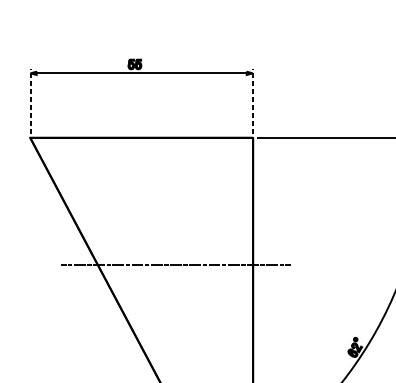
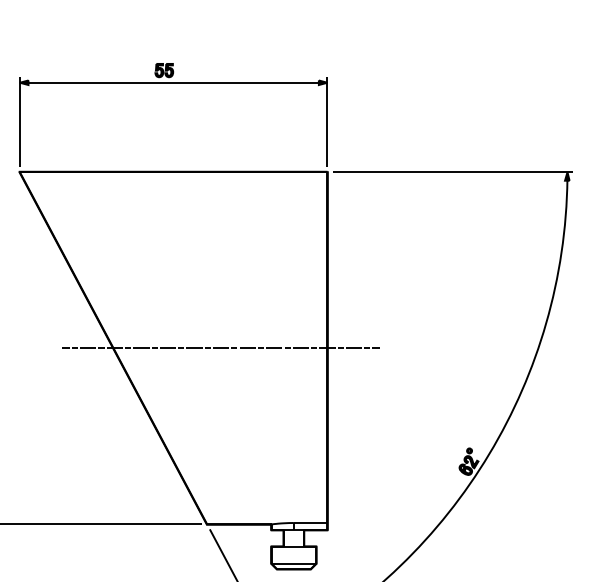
line: (30, 101) -> (19, 121), dashed -> solid
line: (252, 101) -> (327, 121), dashed -> solid

